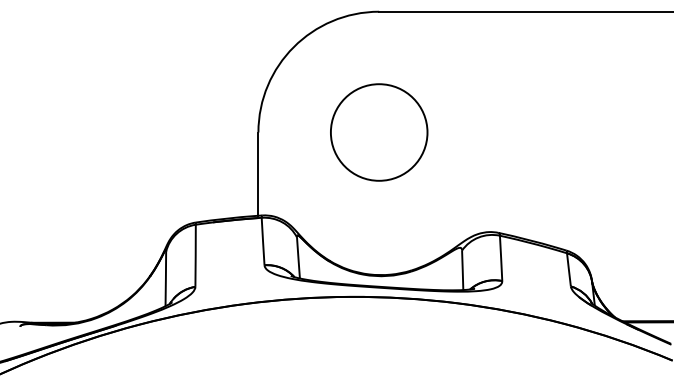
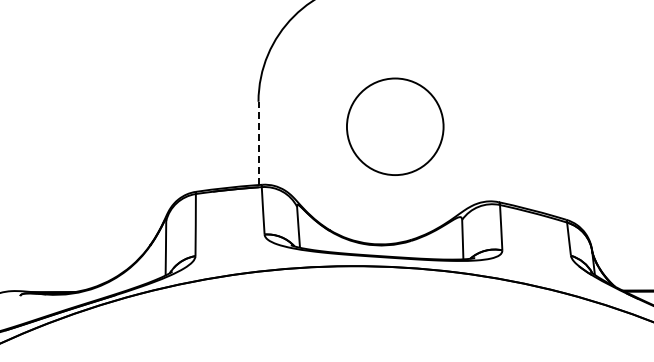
circle: (379, 132) -> (395, 126), moved
line: (258, 174) -> (258, 143), solid -> dashed

